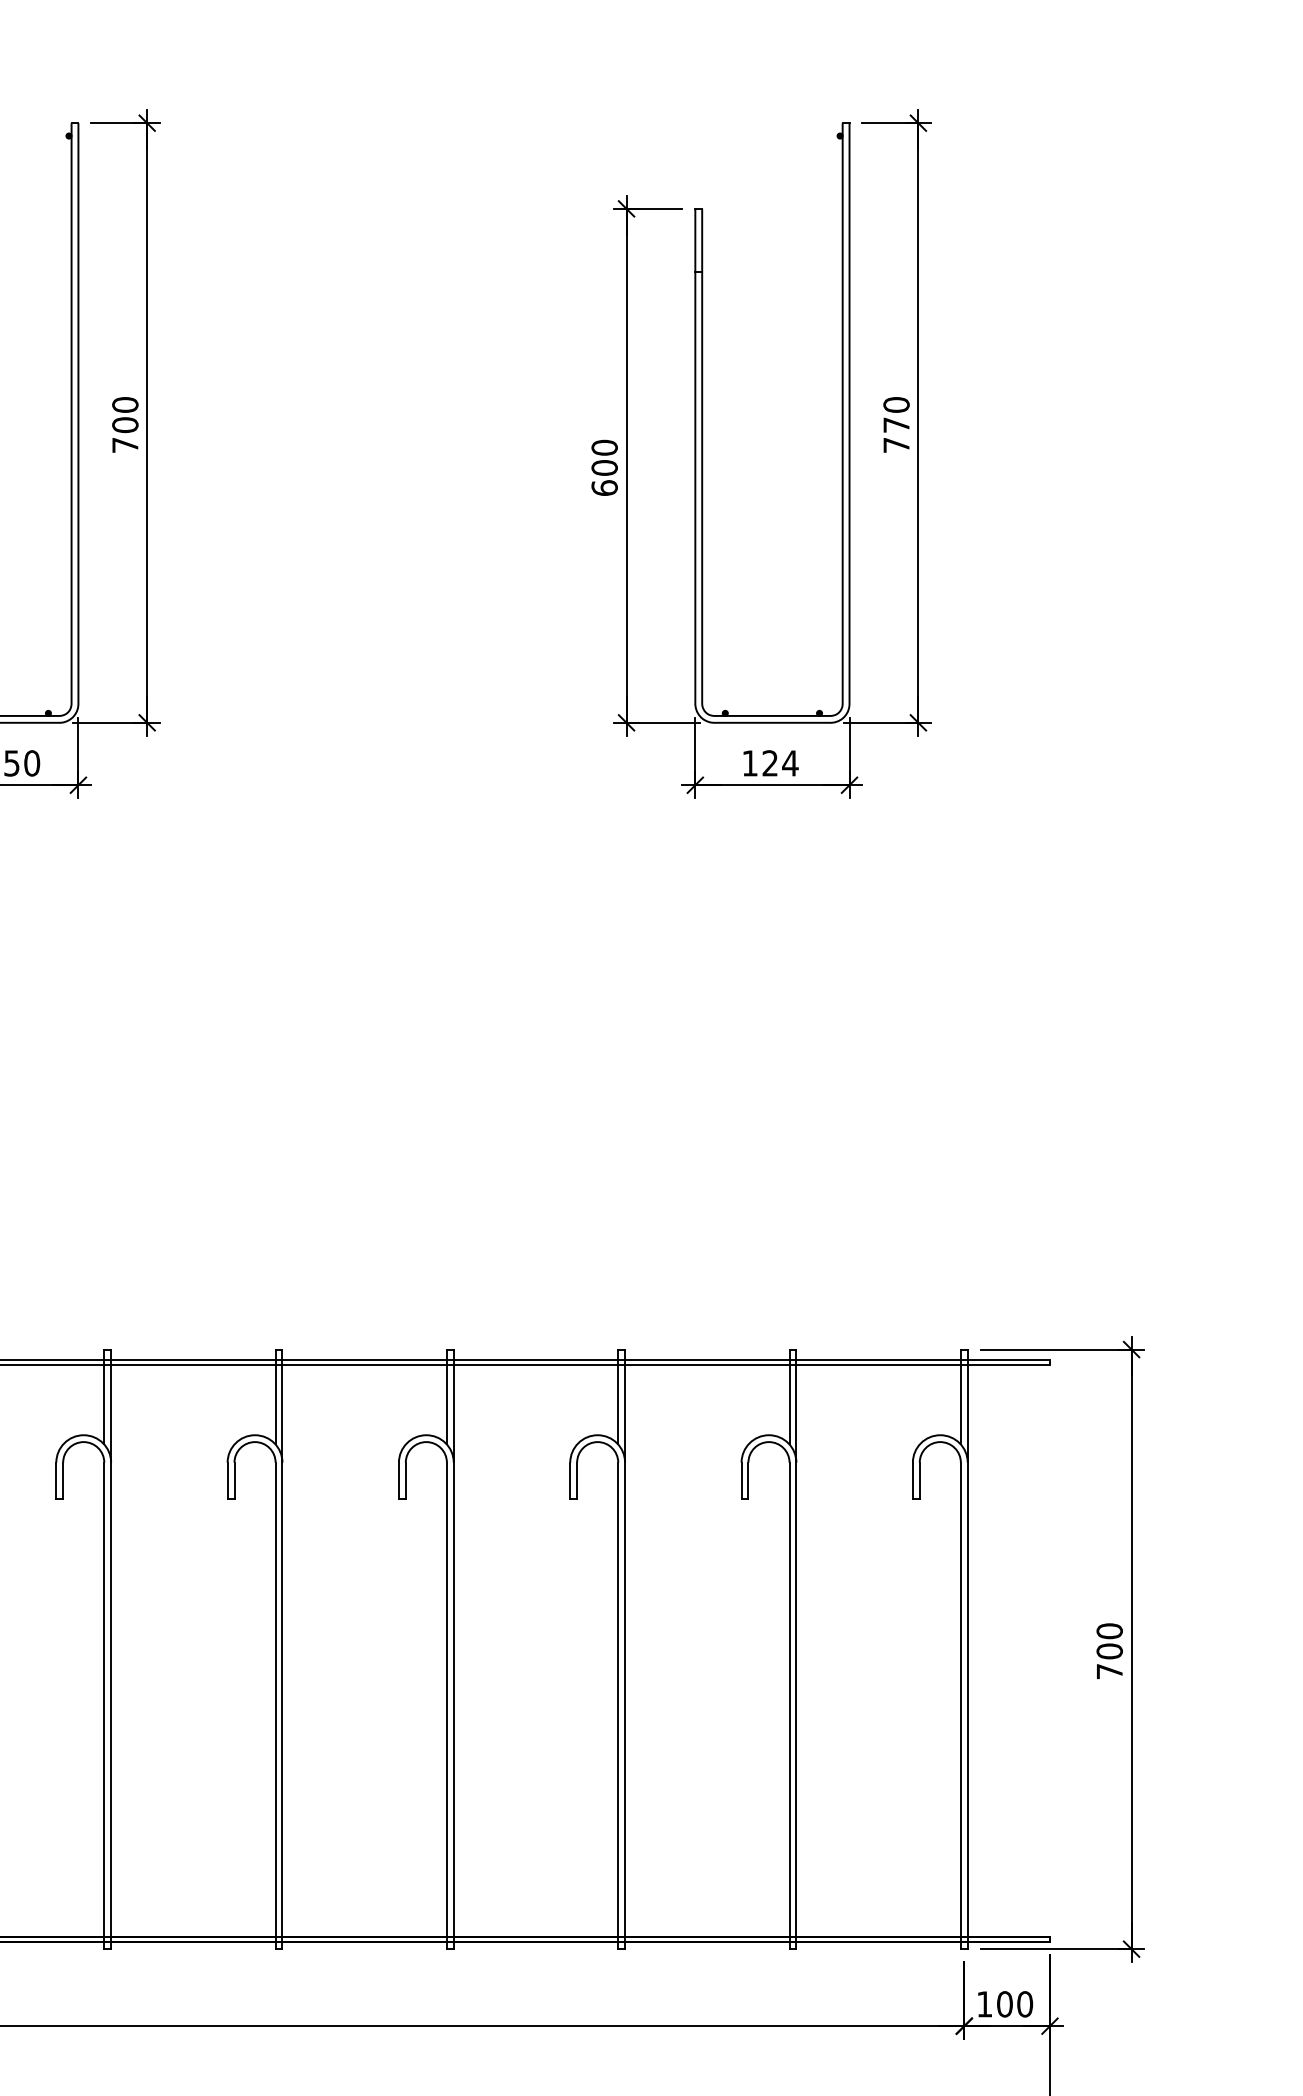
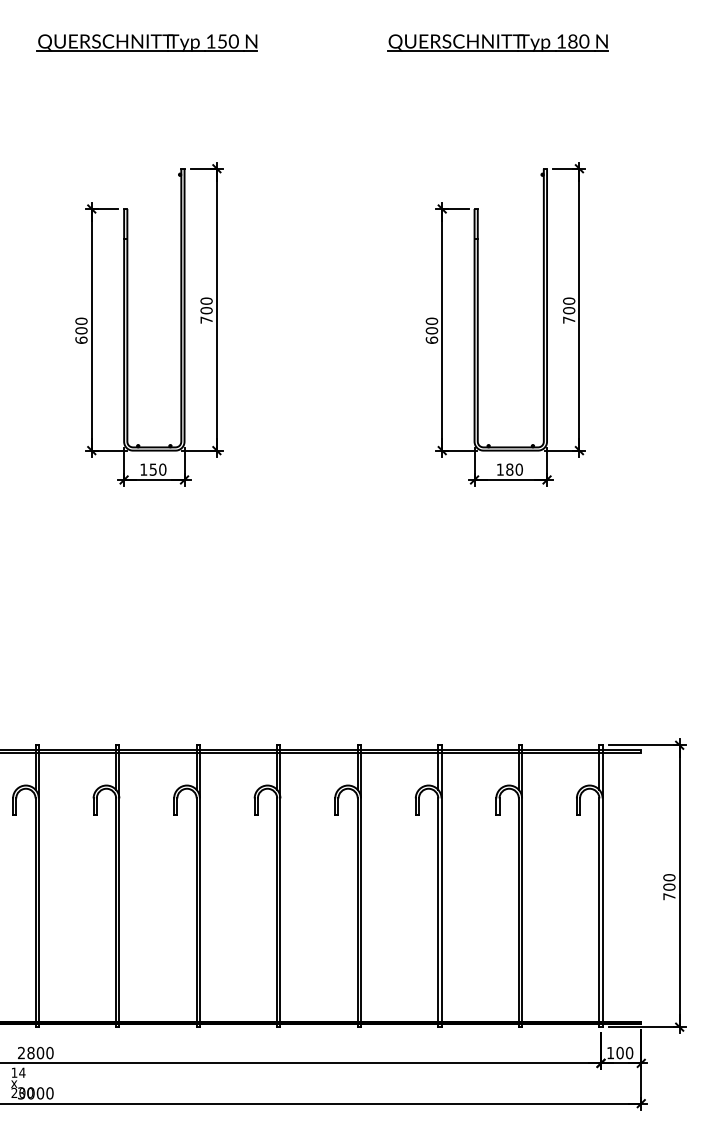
text: (897, 424) -> (569, 310), 770 -> 700
text: (780, 762) -> (514, 469), 124 -> 180

